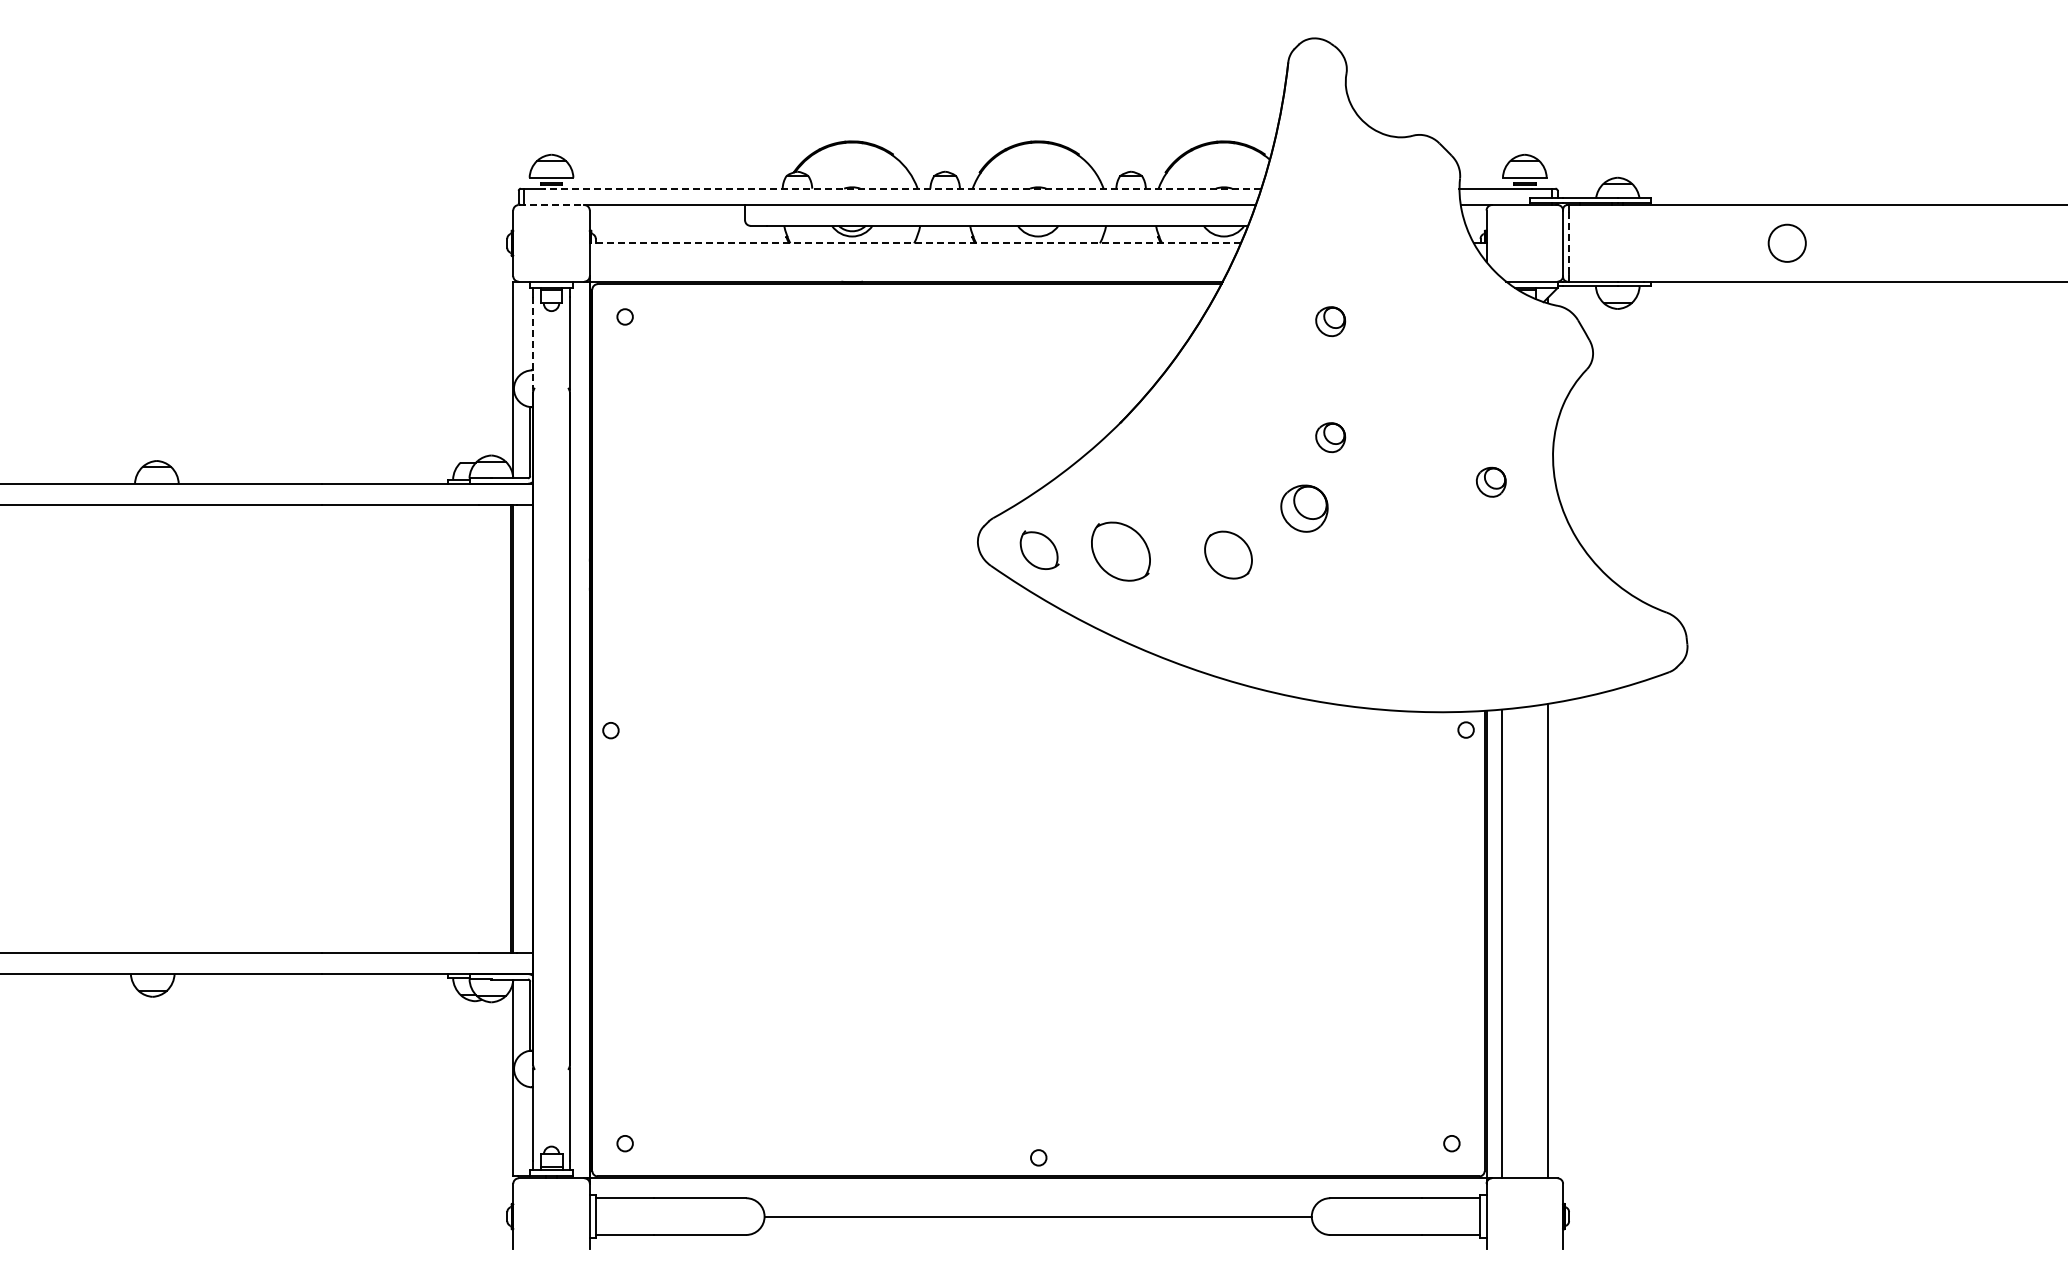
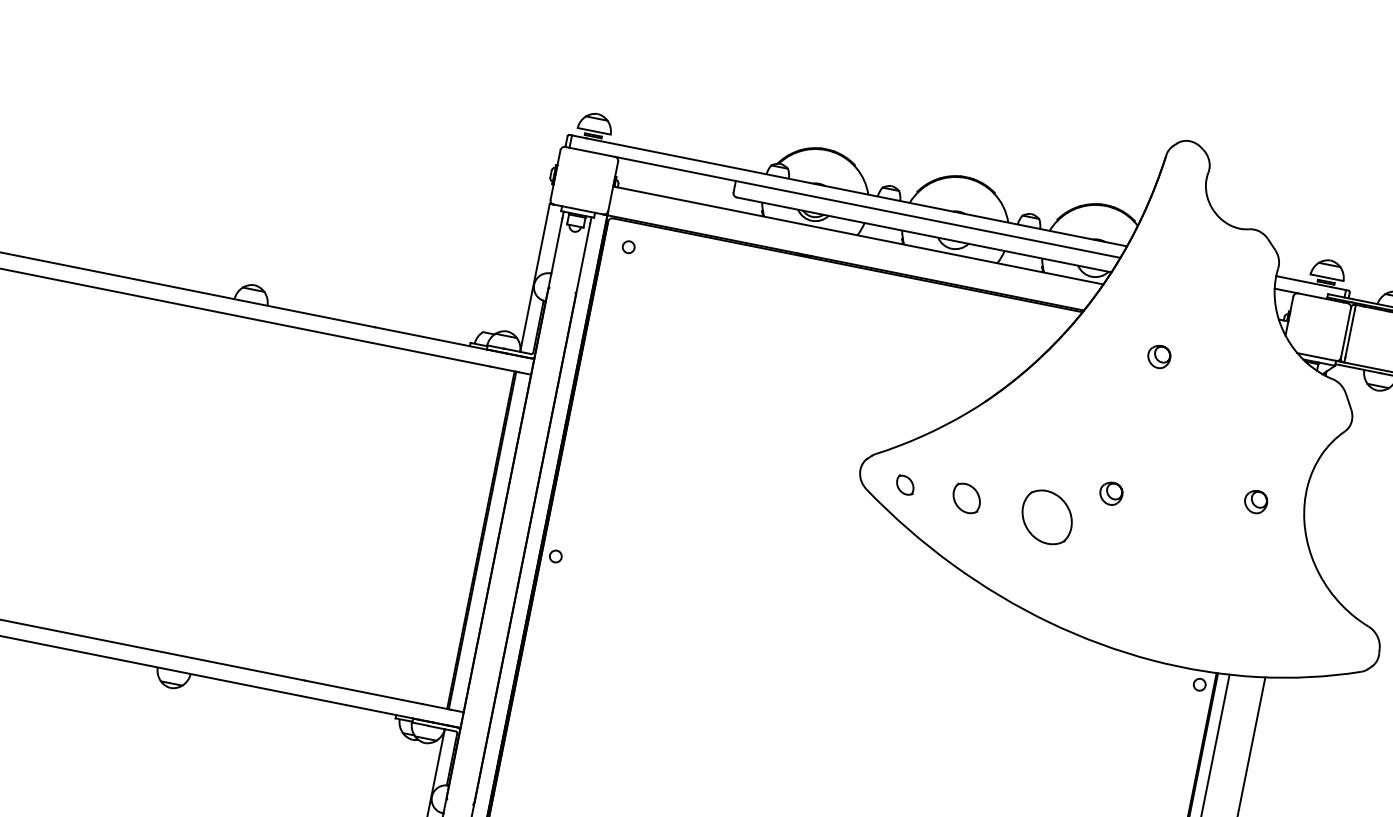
line: (902, 188) -> (856, 192), dashed -> solid
line: (551, 205) -> (590, 152), dashed -> solid
line: (915, 243) -> (858, 235), dashed -> solid
line: (1568, 243) -> (1350, 333), dashed -> solid
line: (533, 343) -> (555, 253), dashed -> solid
part: (1330, 437) -> (1141, 444), removed
part: (1303, 508) -> (1110, 493), size x0.62
part: (1038, 549) -> (904, 484), size x0.62
part: (1120, 551) -> (966, 498), size x0.62
part: (1228, 554) -> (1047, 516), size x1.43

